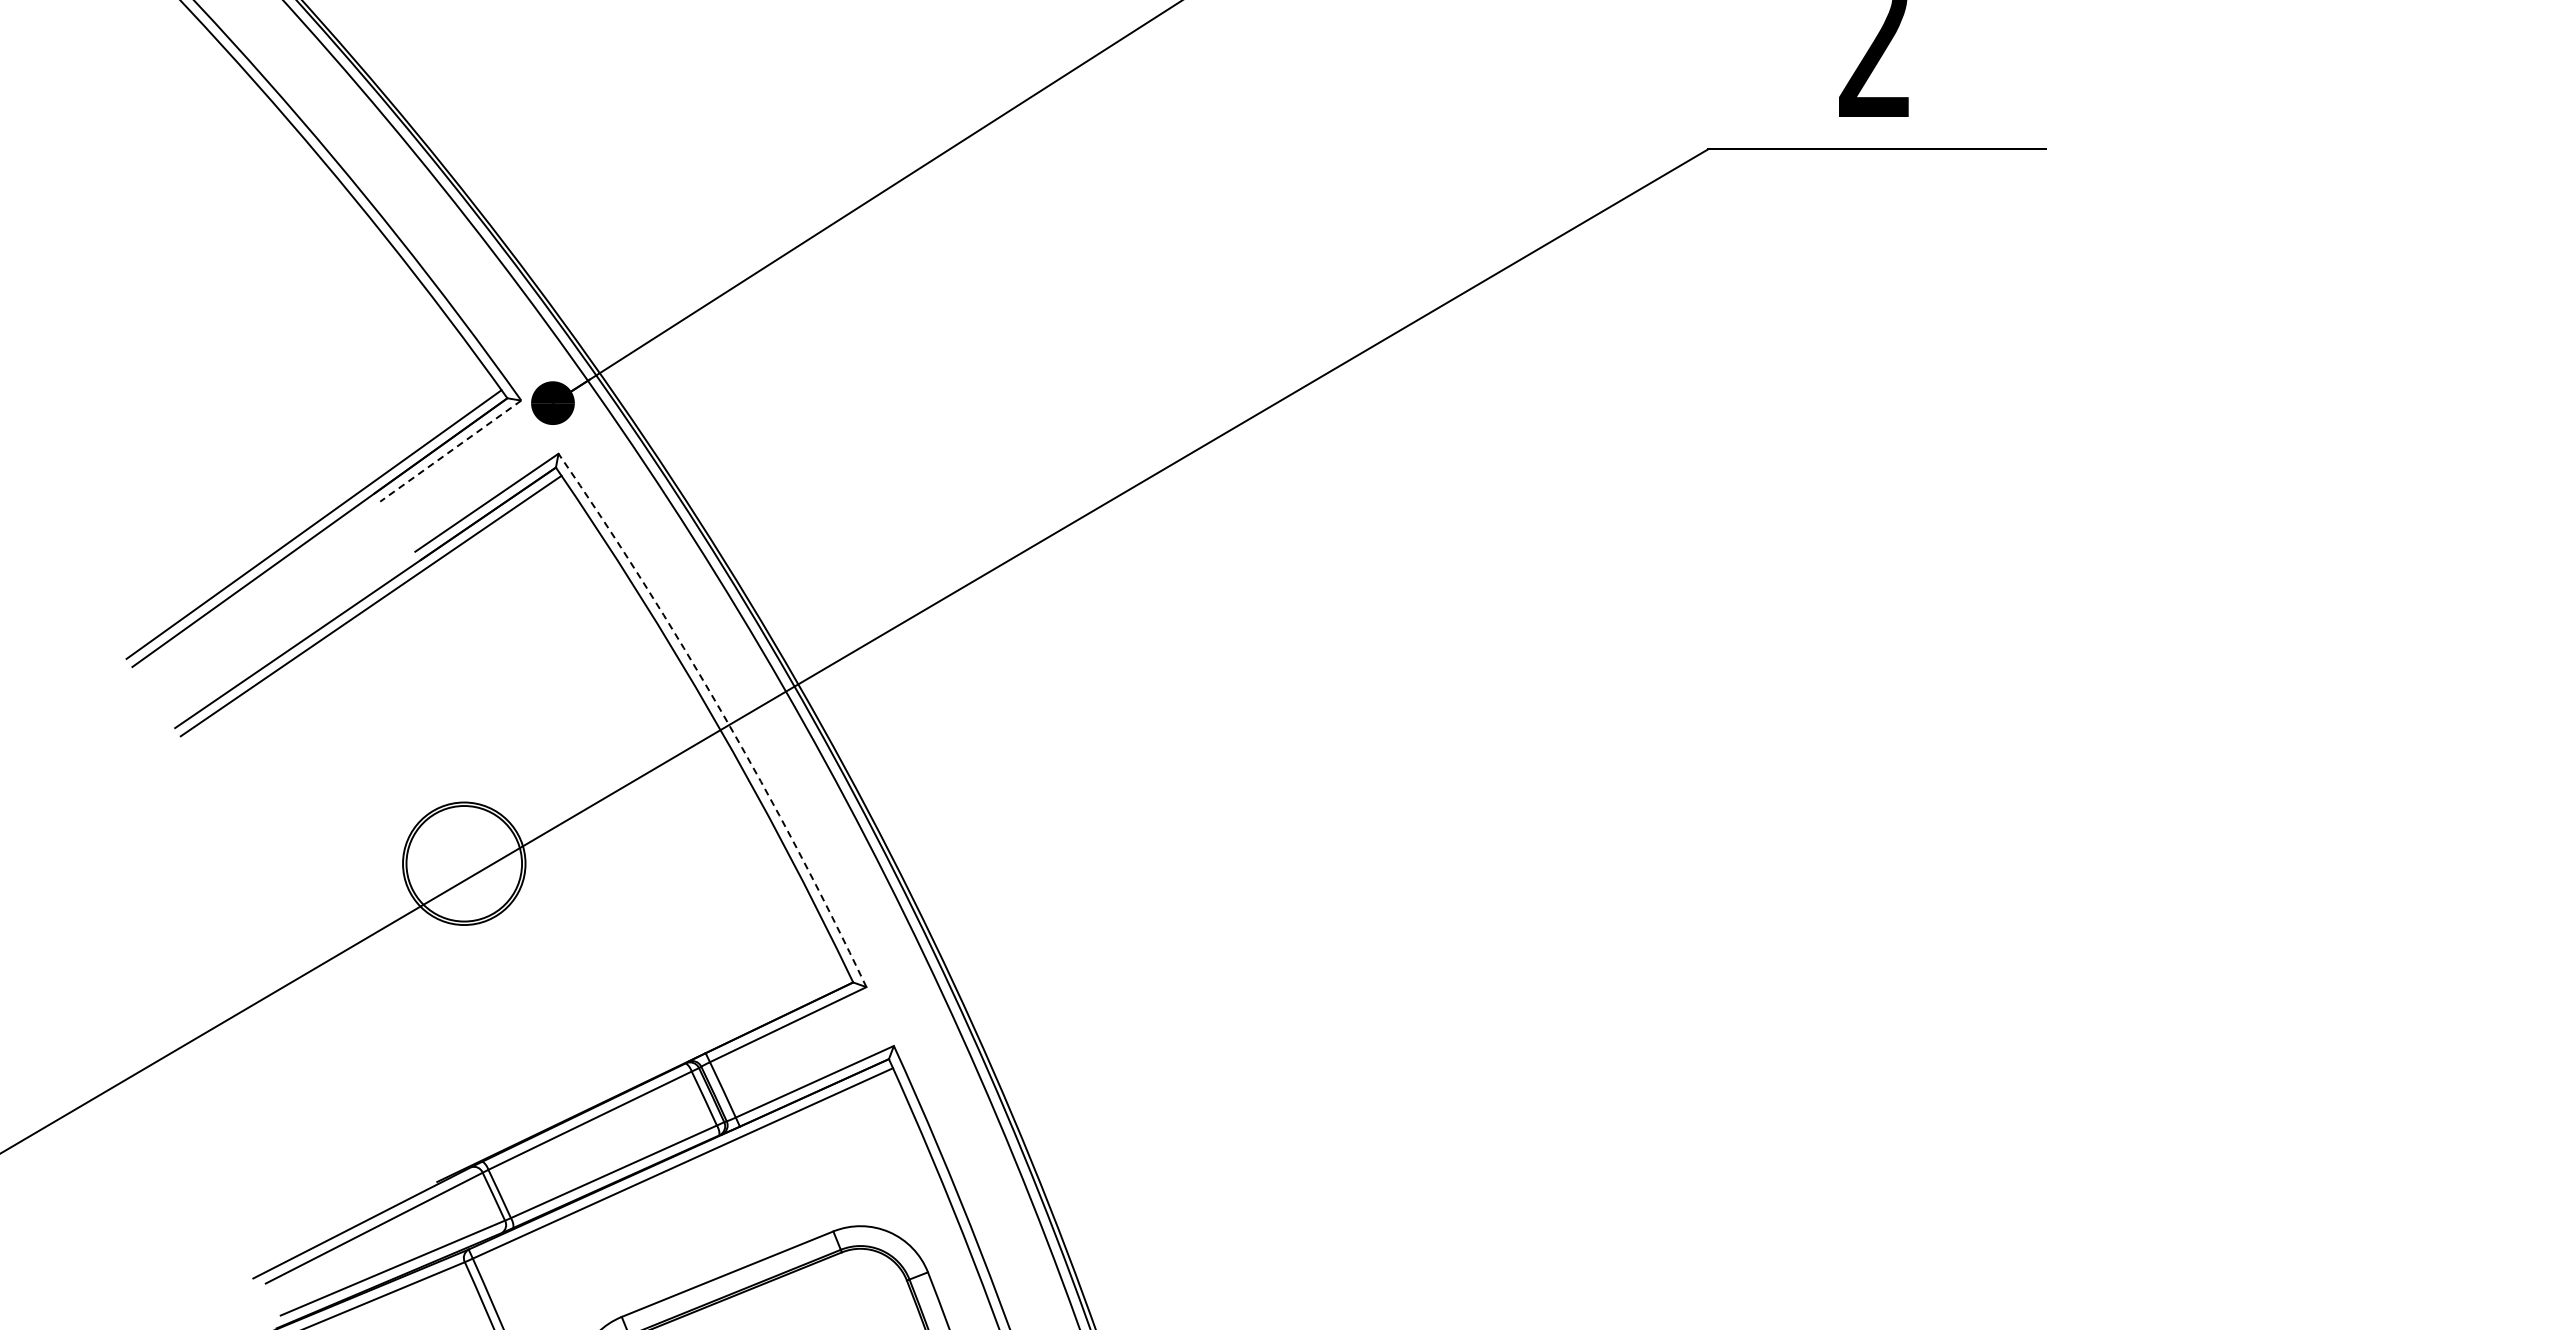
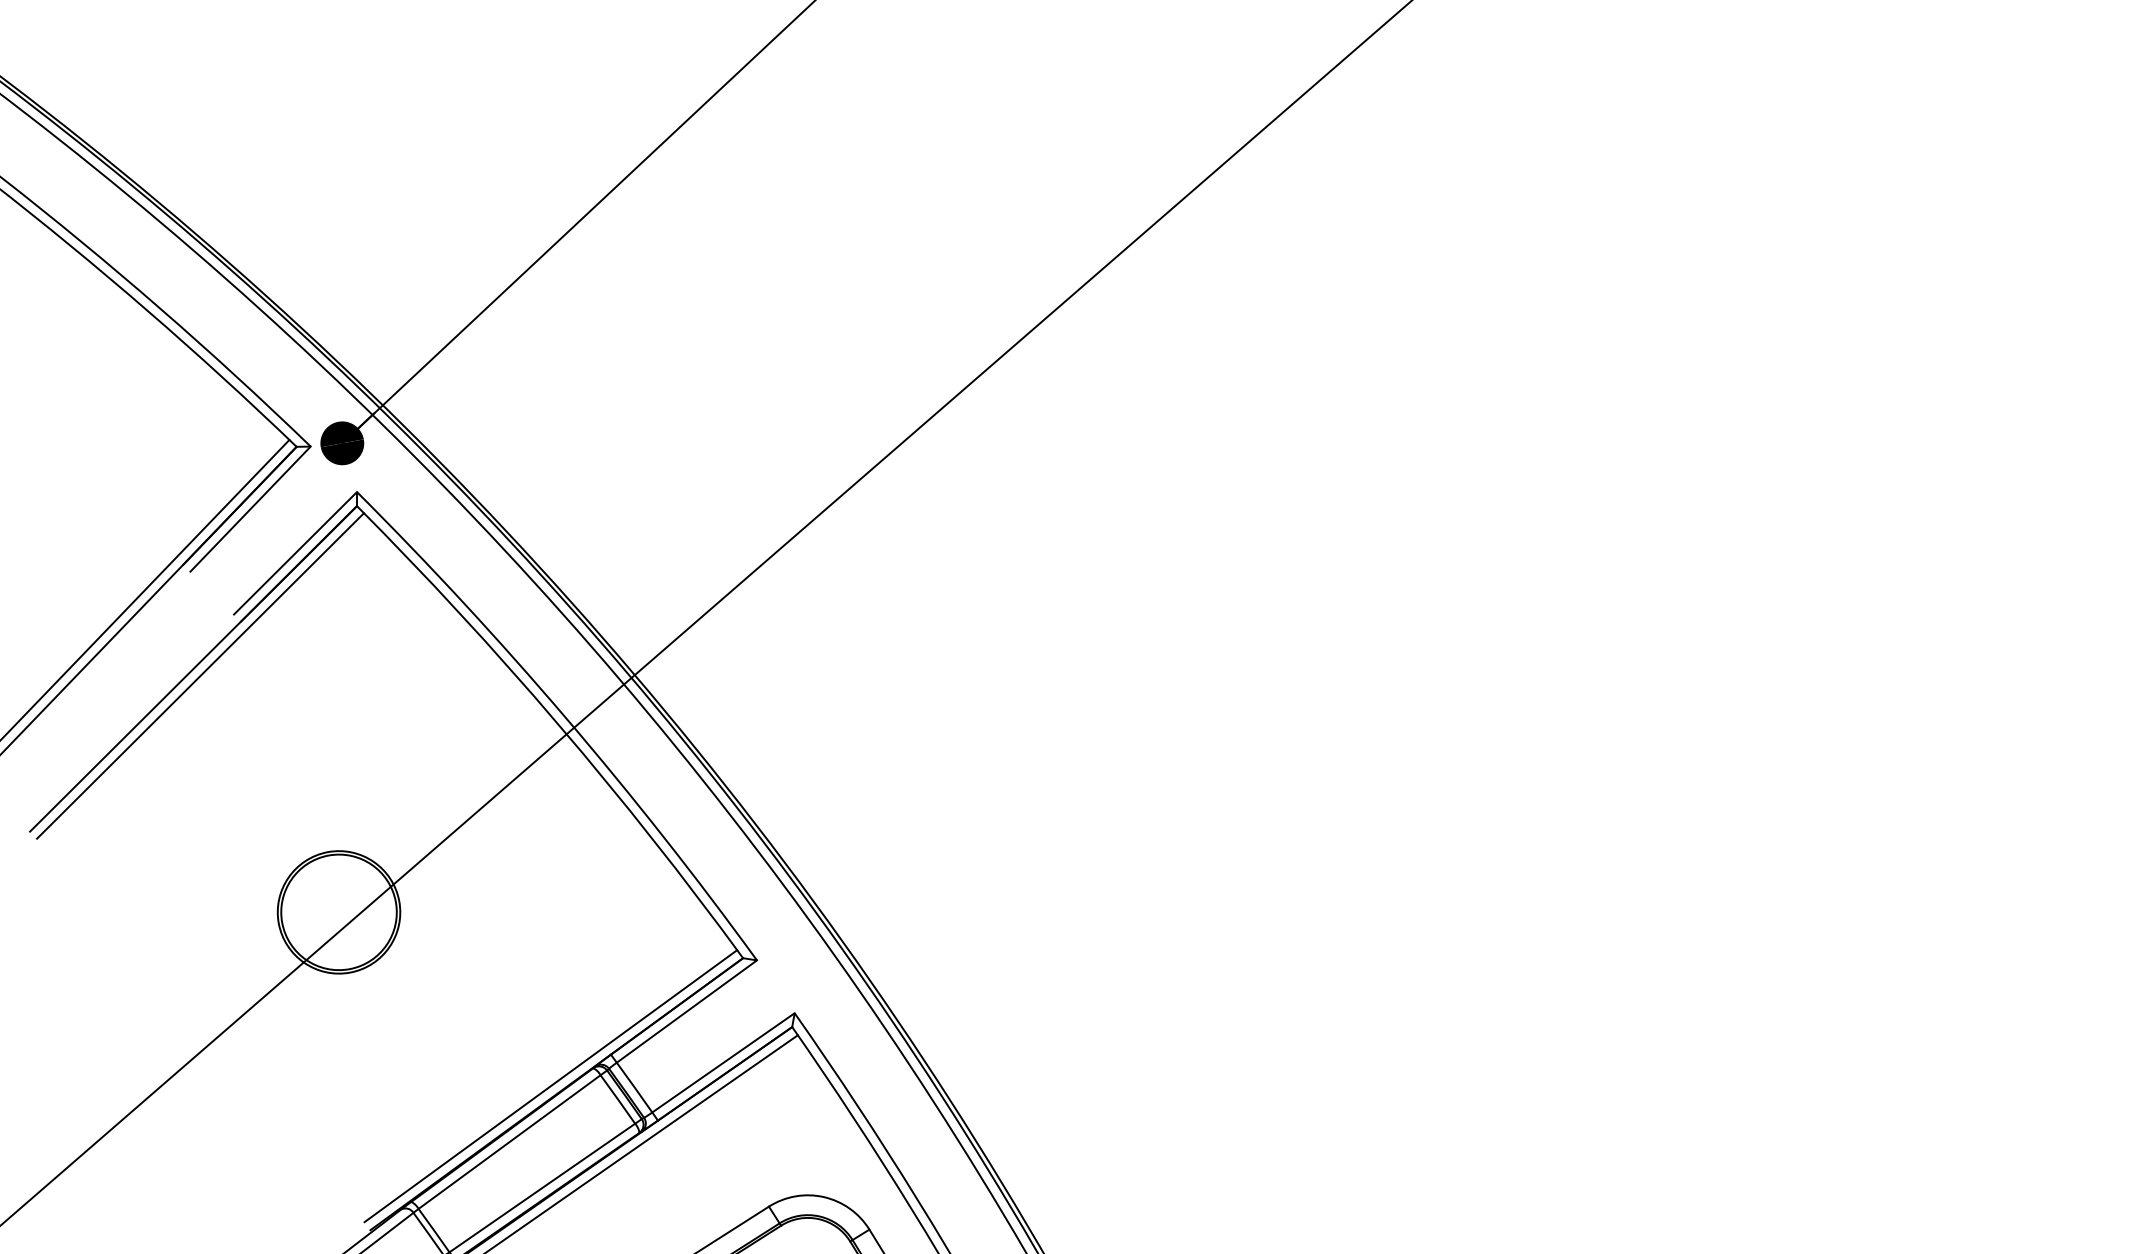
line: (450, 451) -> (250, 509), dashed -> solid
arc: (723, 714) -> (566, 718), dashed -> solid
line: (640, 1073) -> (550, 1086), added

